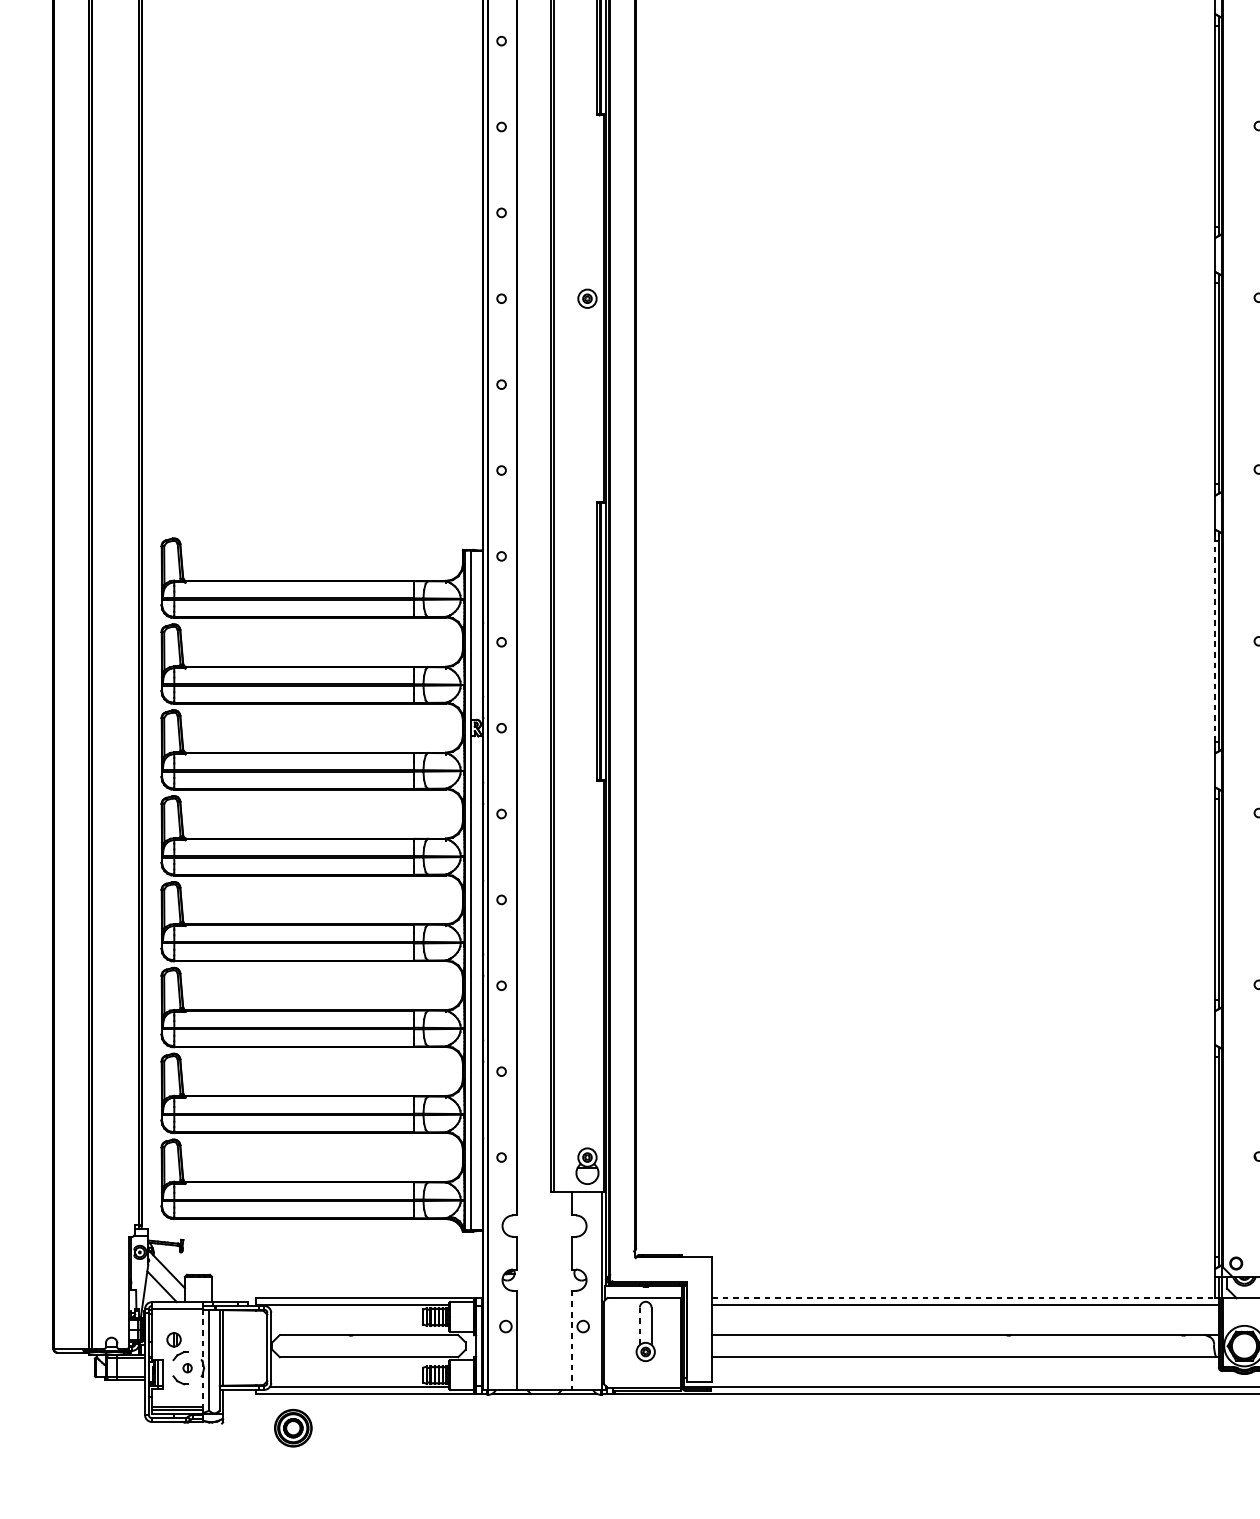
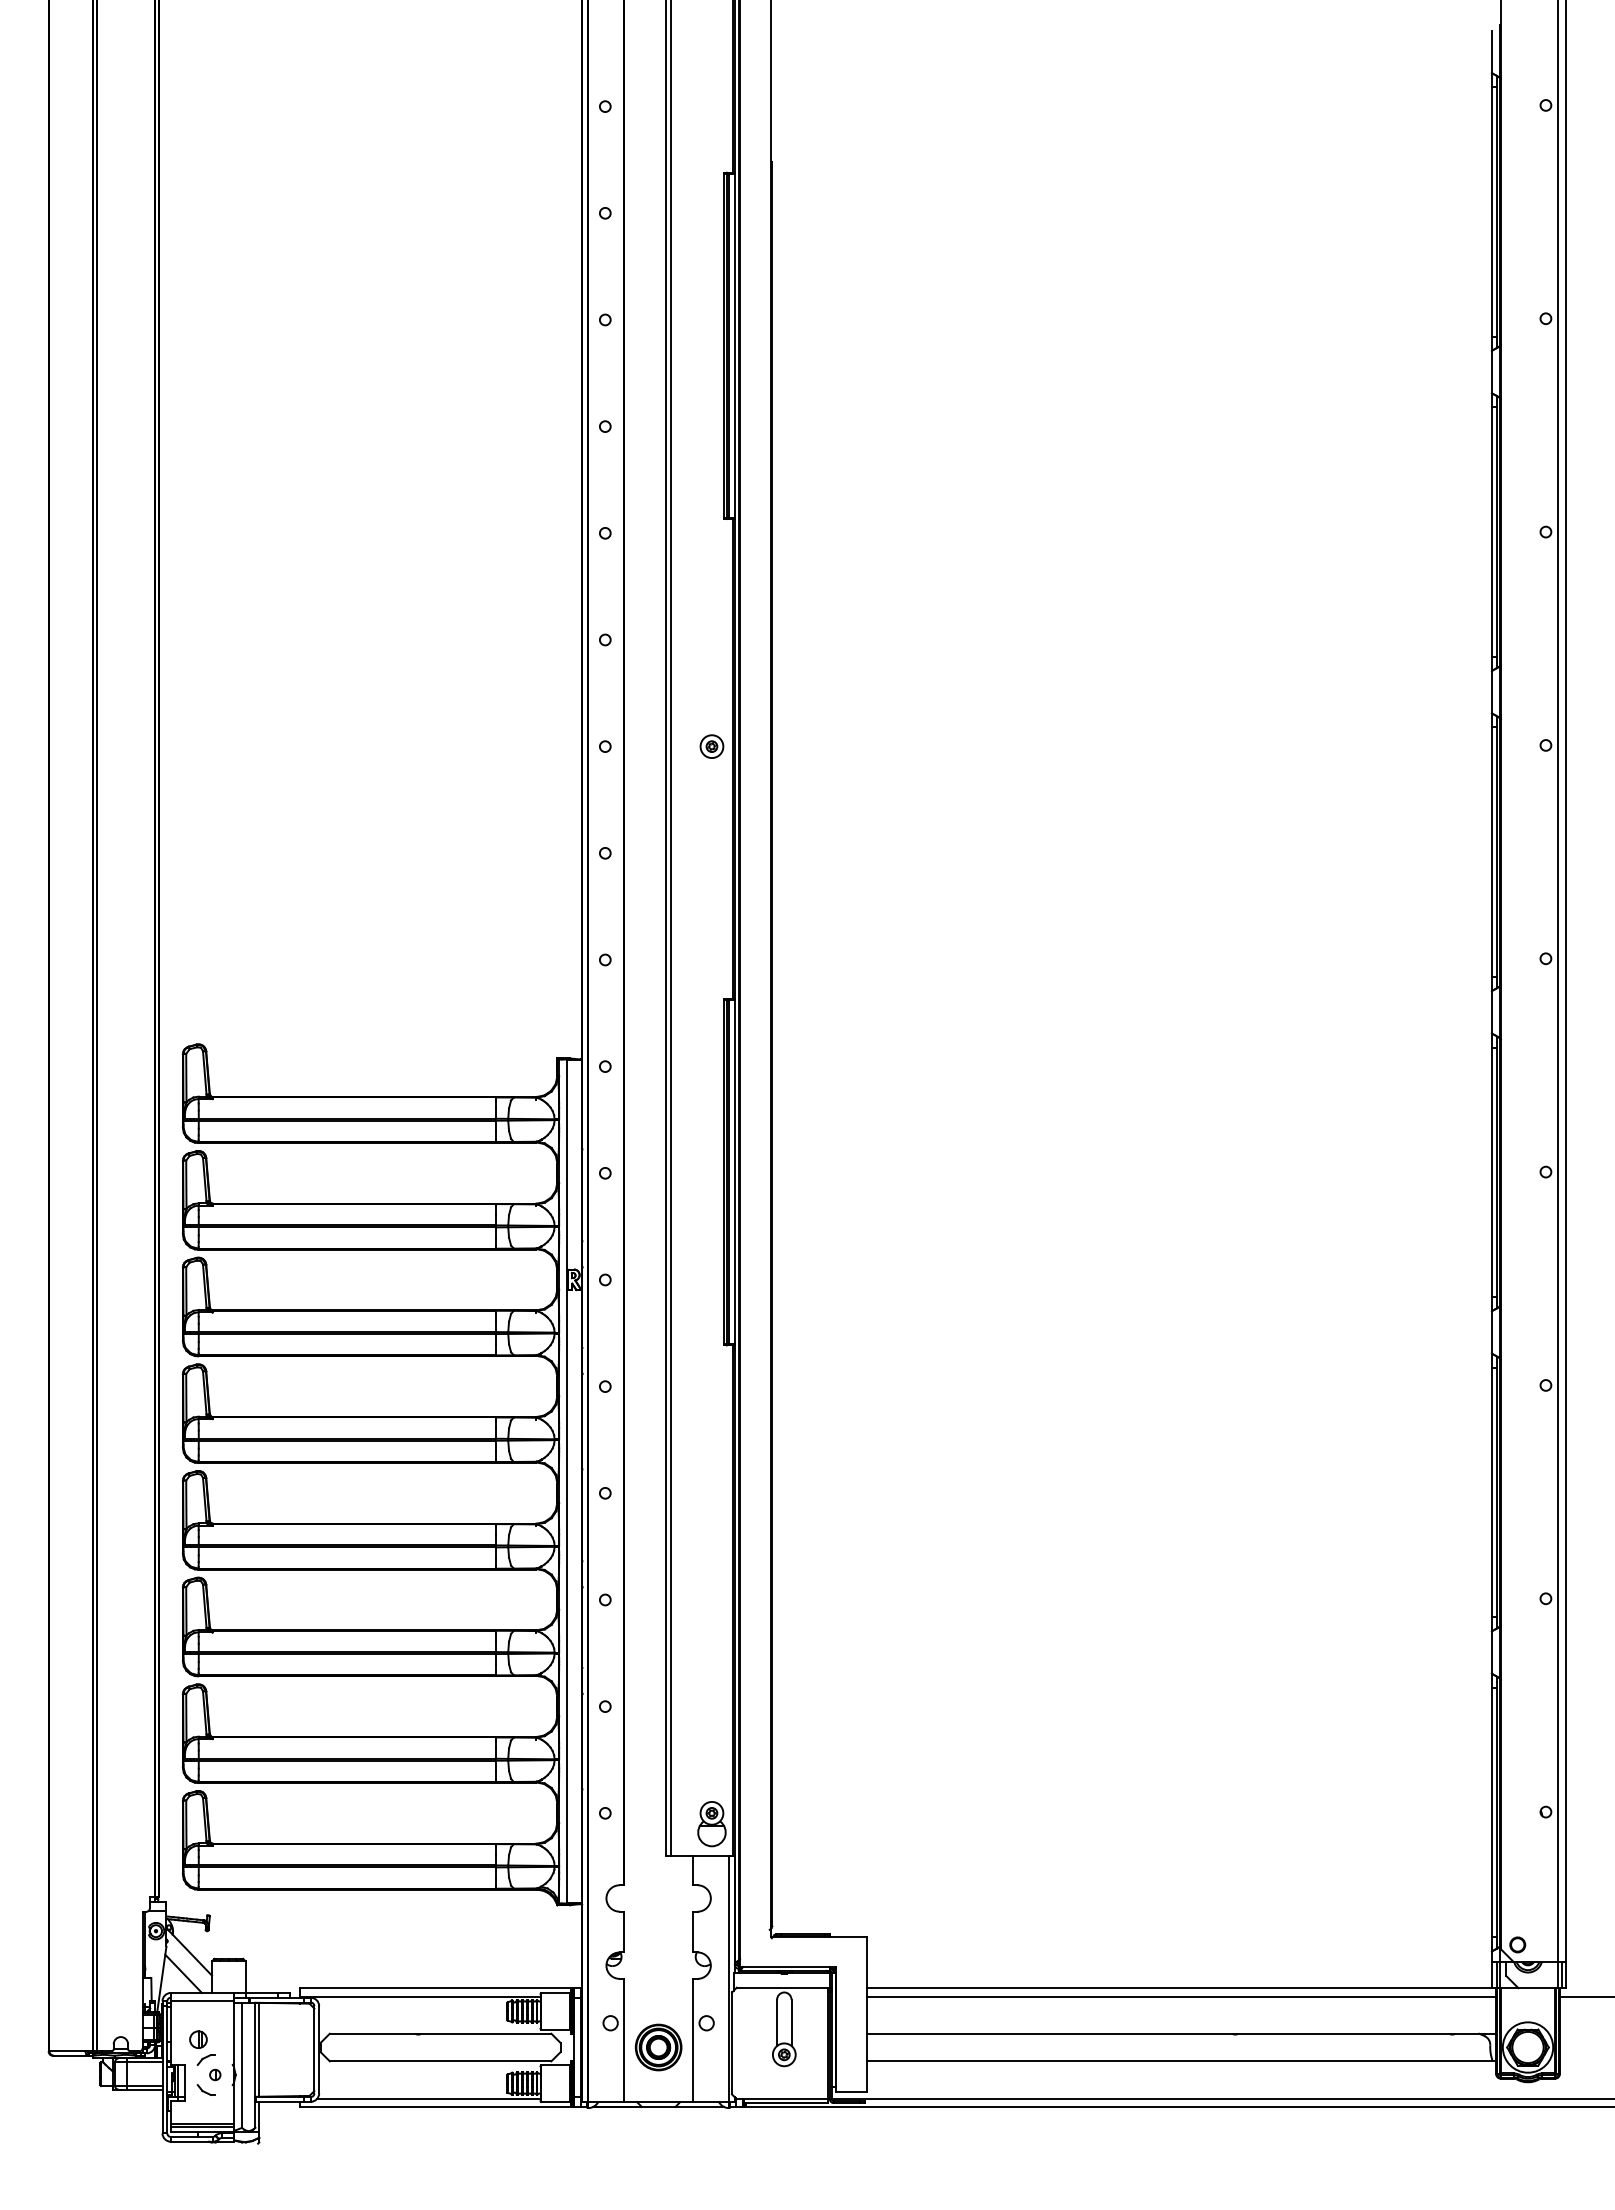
line: (1215, 641) -> (1491, 1172), dashed -> solid
line: (963, 1298) -> (1179, 1988), dashed -> solid
line: (640, 1325) -> (777, 2022), dashed -> solid
line: (571, 1340) -> (692, 2040), dashed -> solid
line: (203, 1358) -> (234, 2063), dashed -> solid
part: (293, 1428) -> (658, 2047), moved

